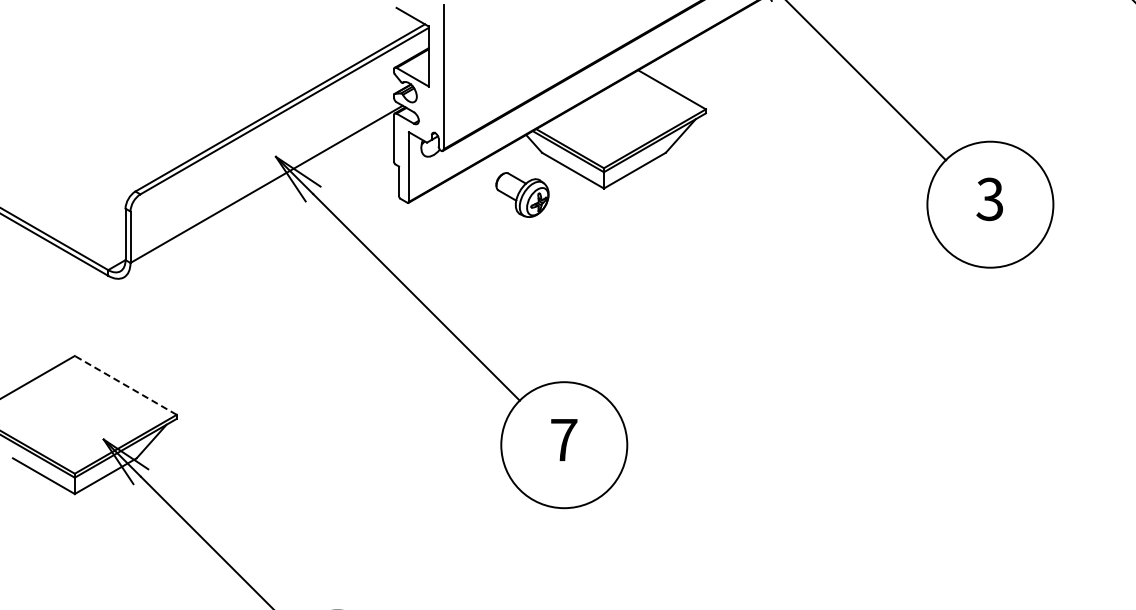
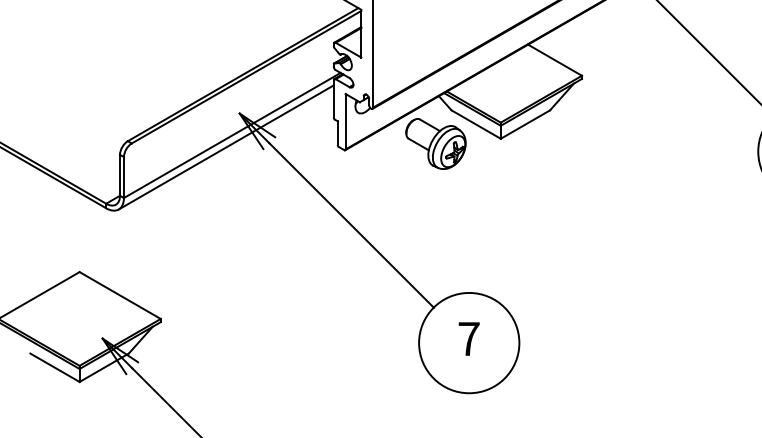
part: (522, 194) -> (435, 143), size x1.43
line: (259, 199) -> (226, 147), added
line: (125, 385) -> (119, 295), dashed -> solid

